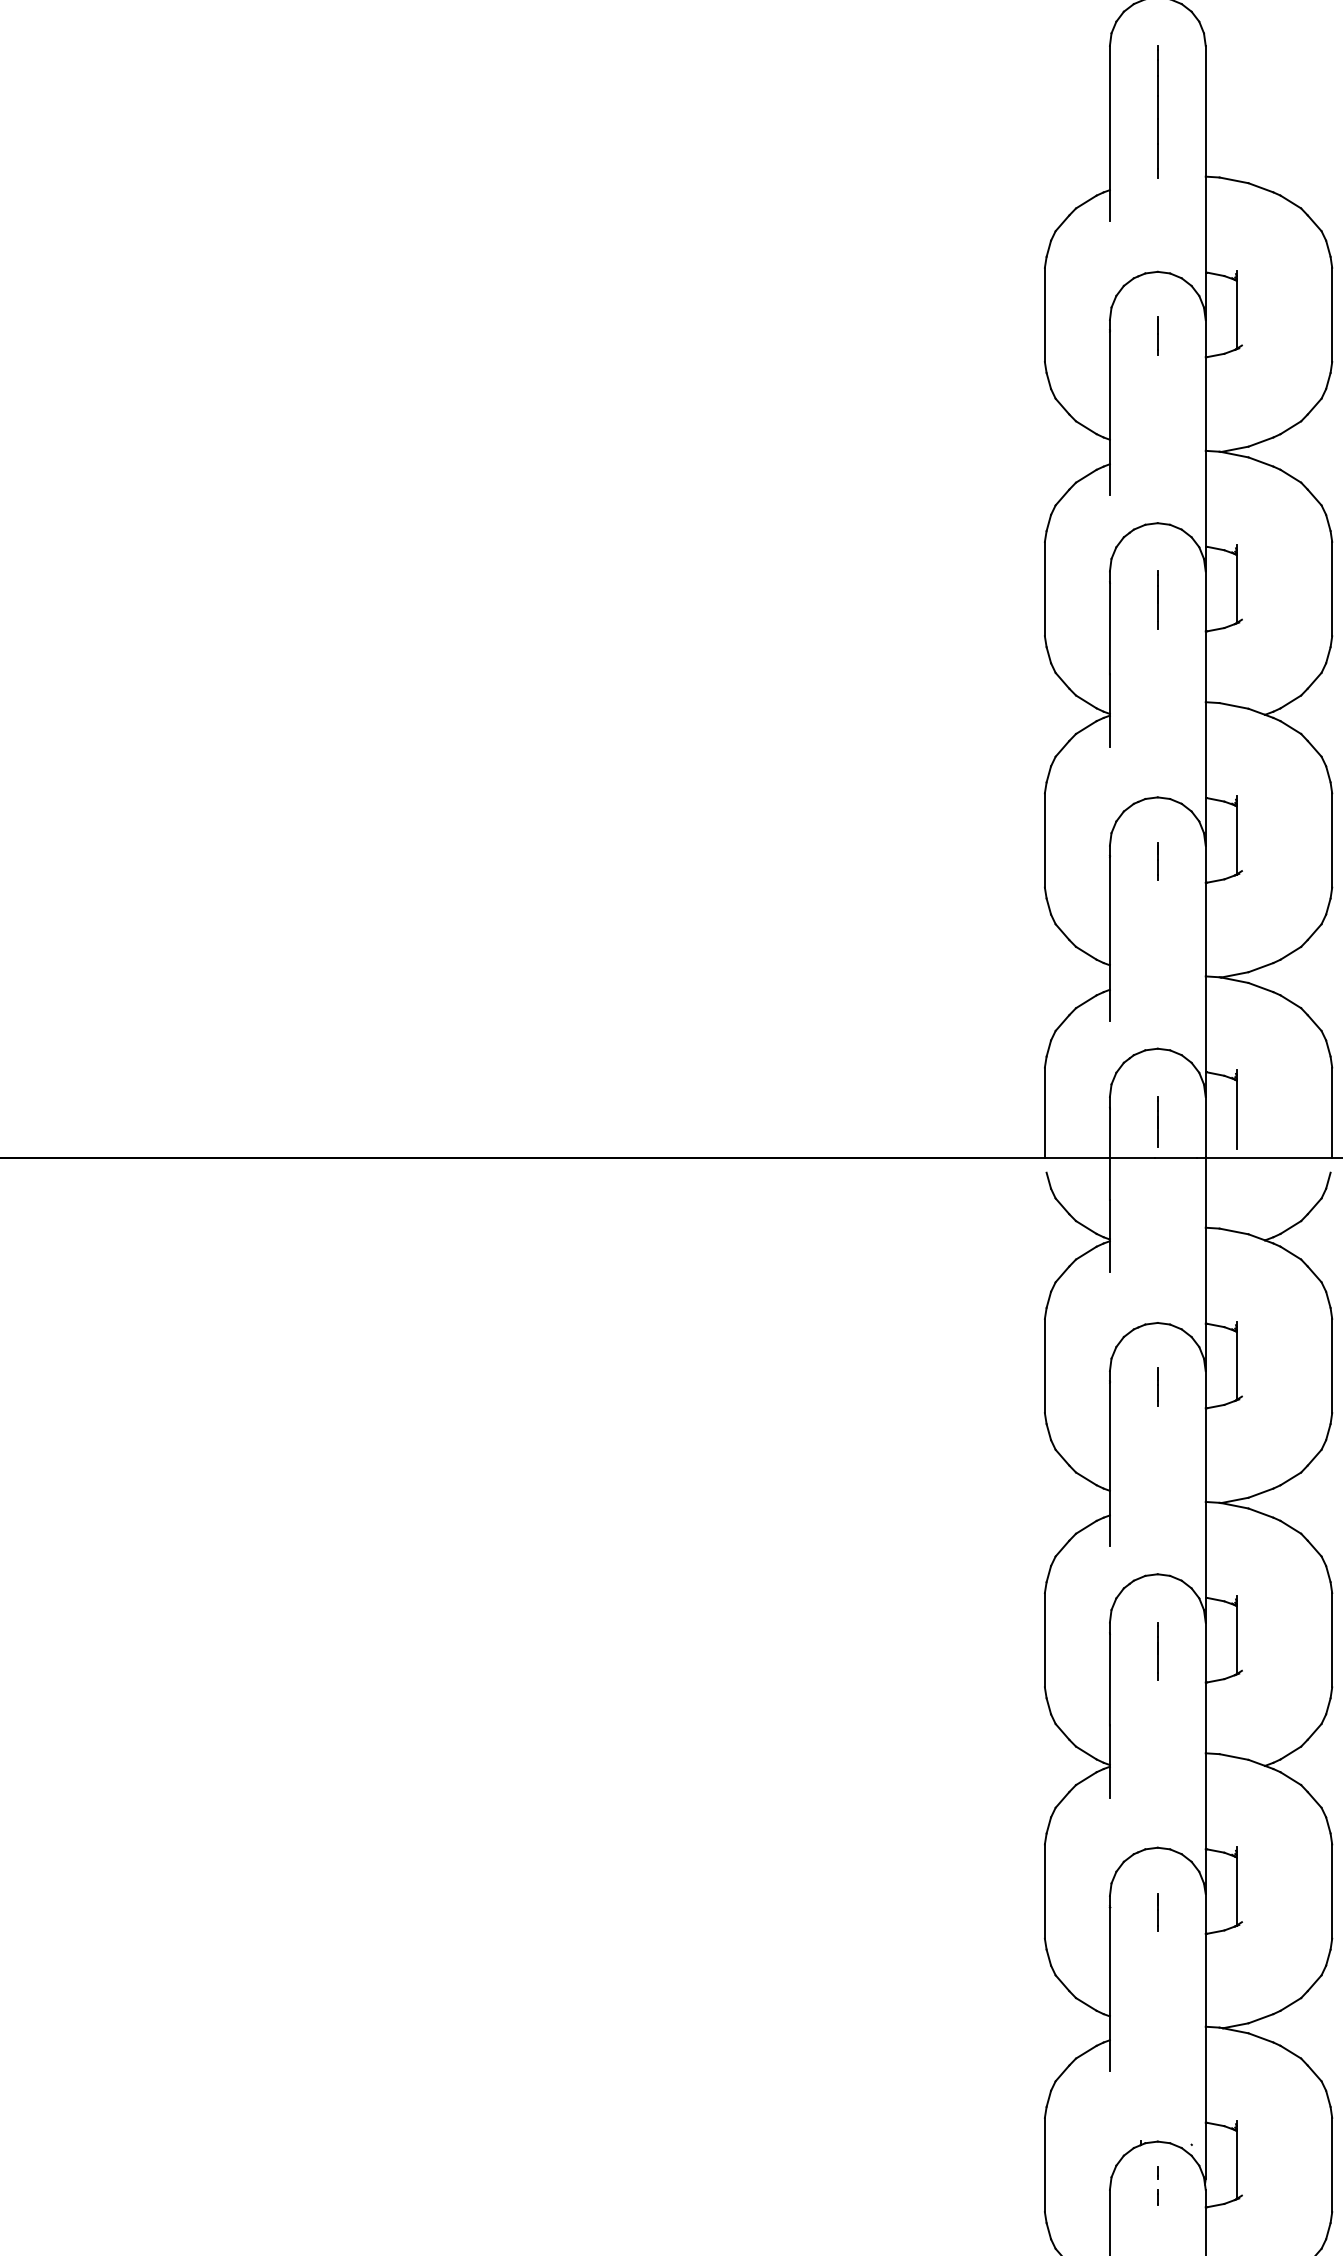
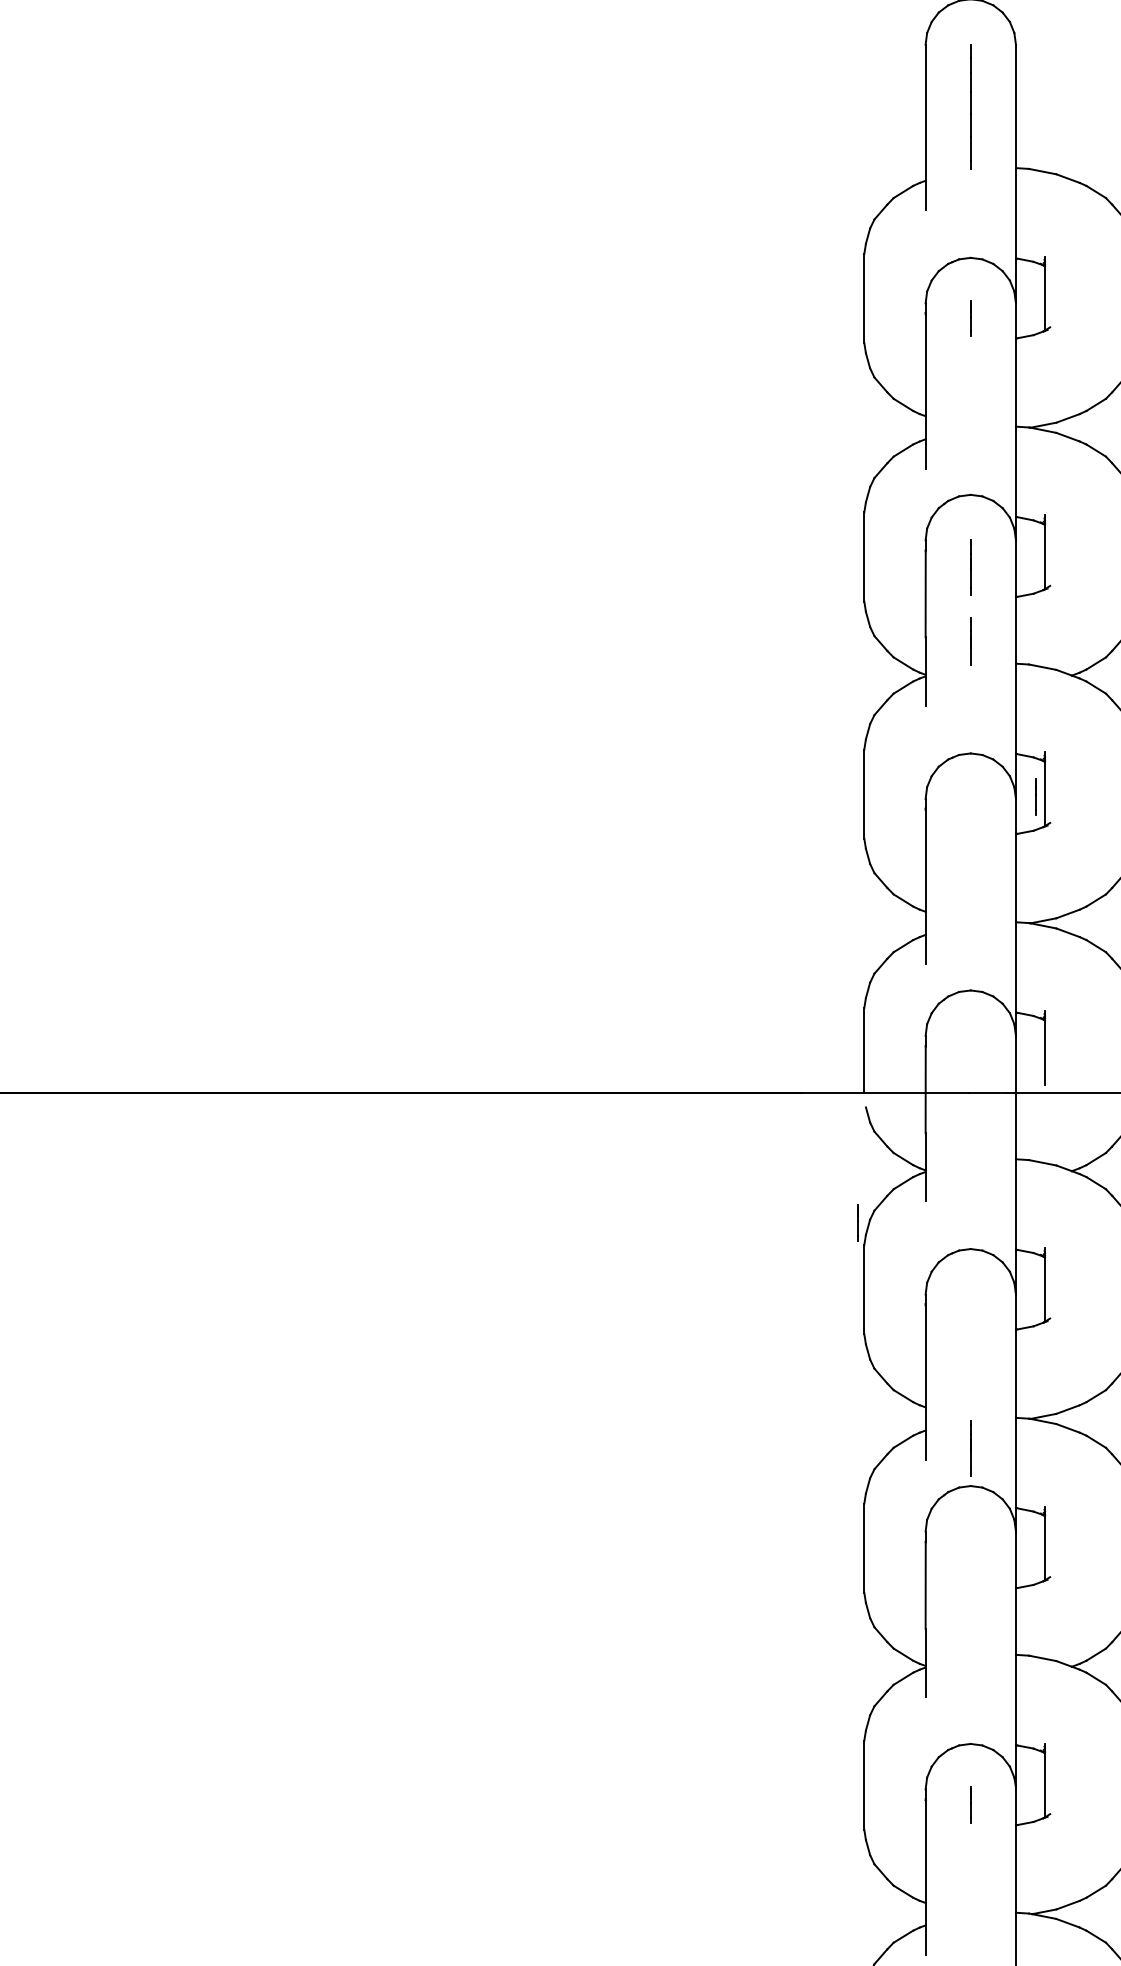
line: (1157, 861) -> (1035, 796), moved
line: (1157, 1121) -> (970, 641), moved
line: (1157, 1386) -> (857, 1222), moved
line: (1157, 1651) -> (970, 1448), moved

